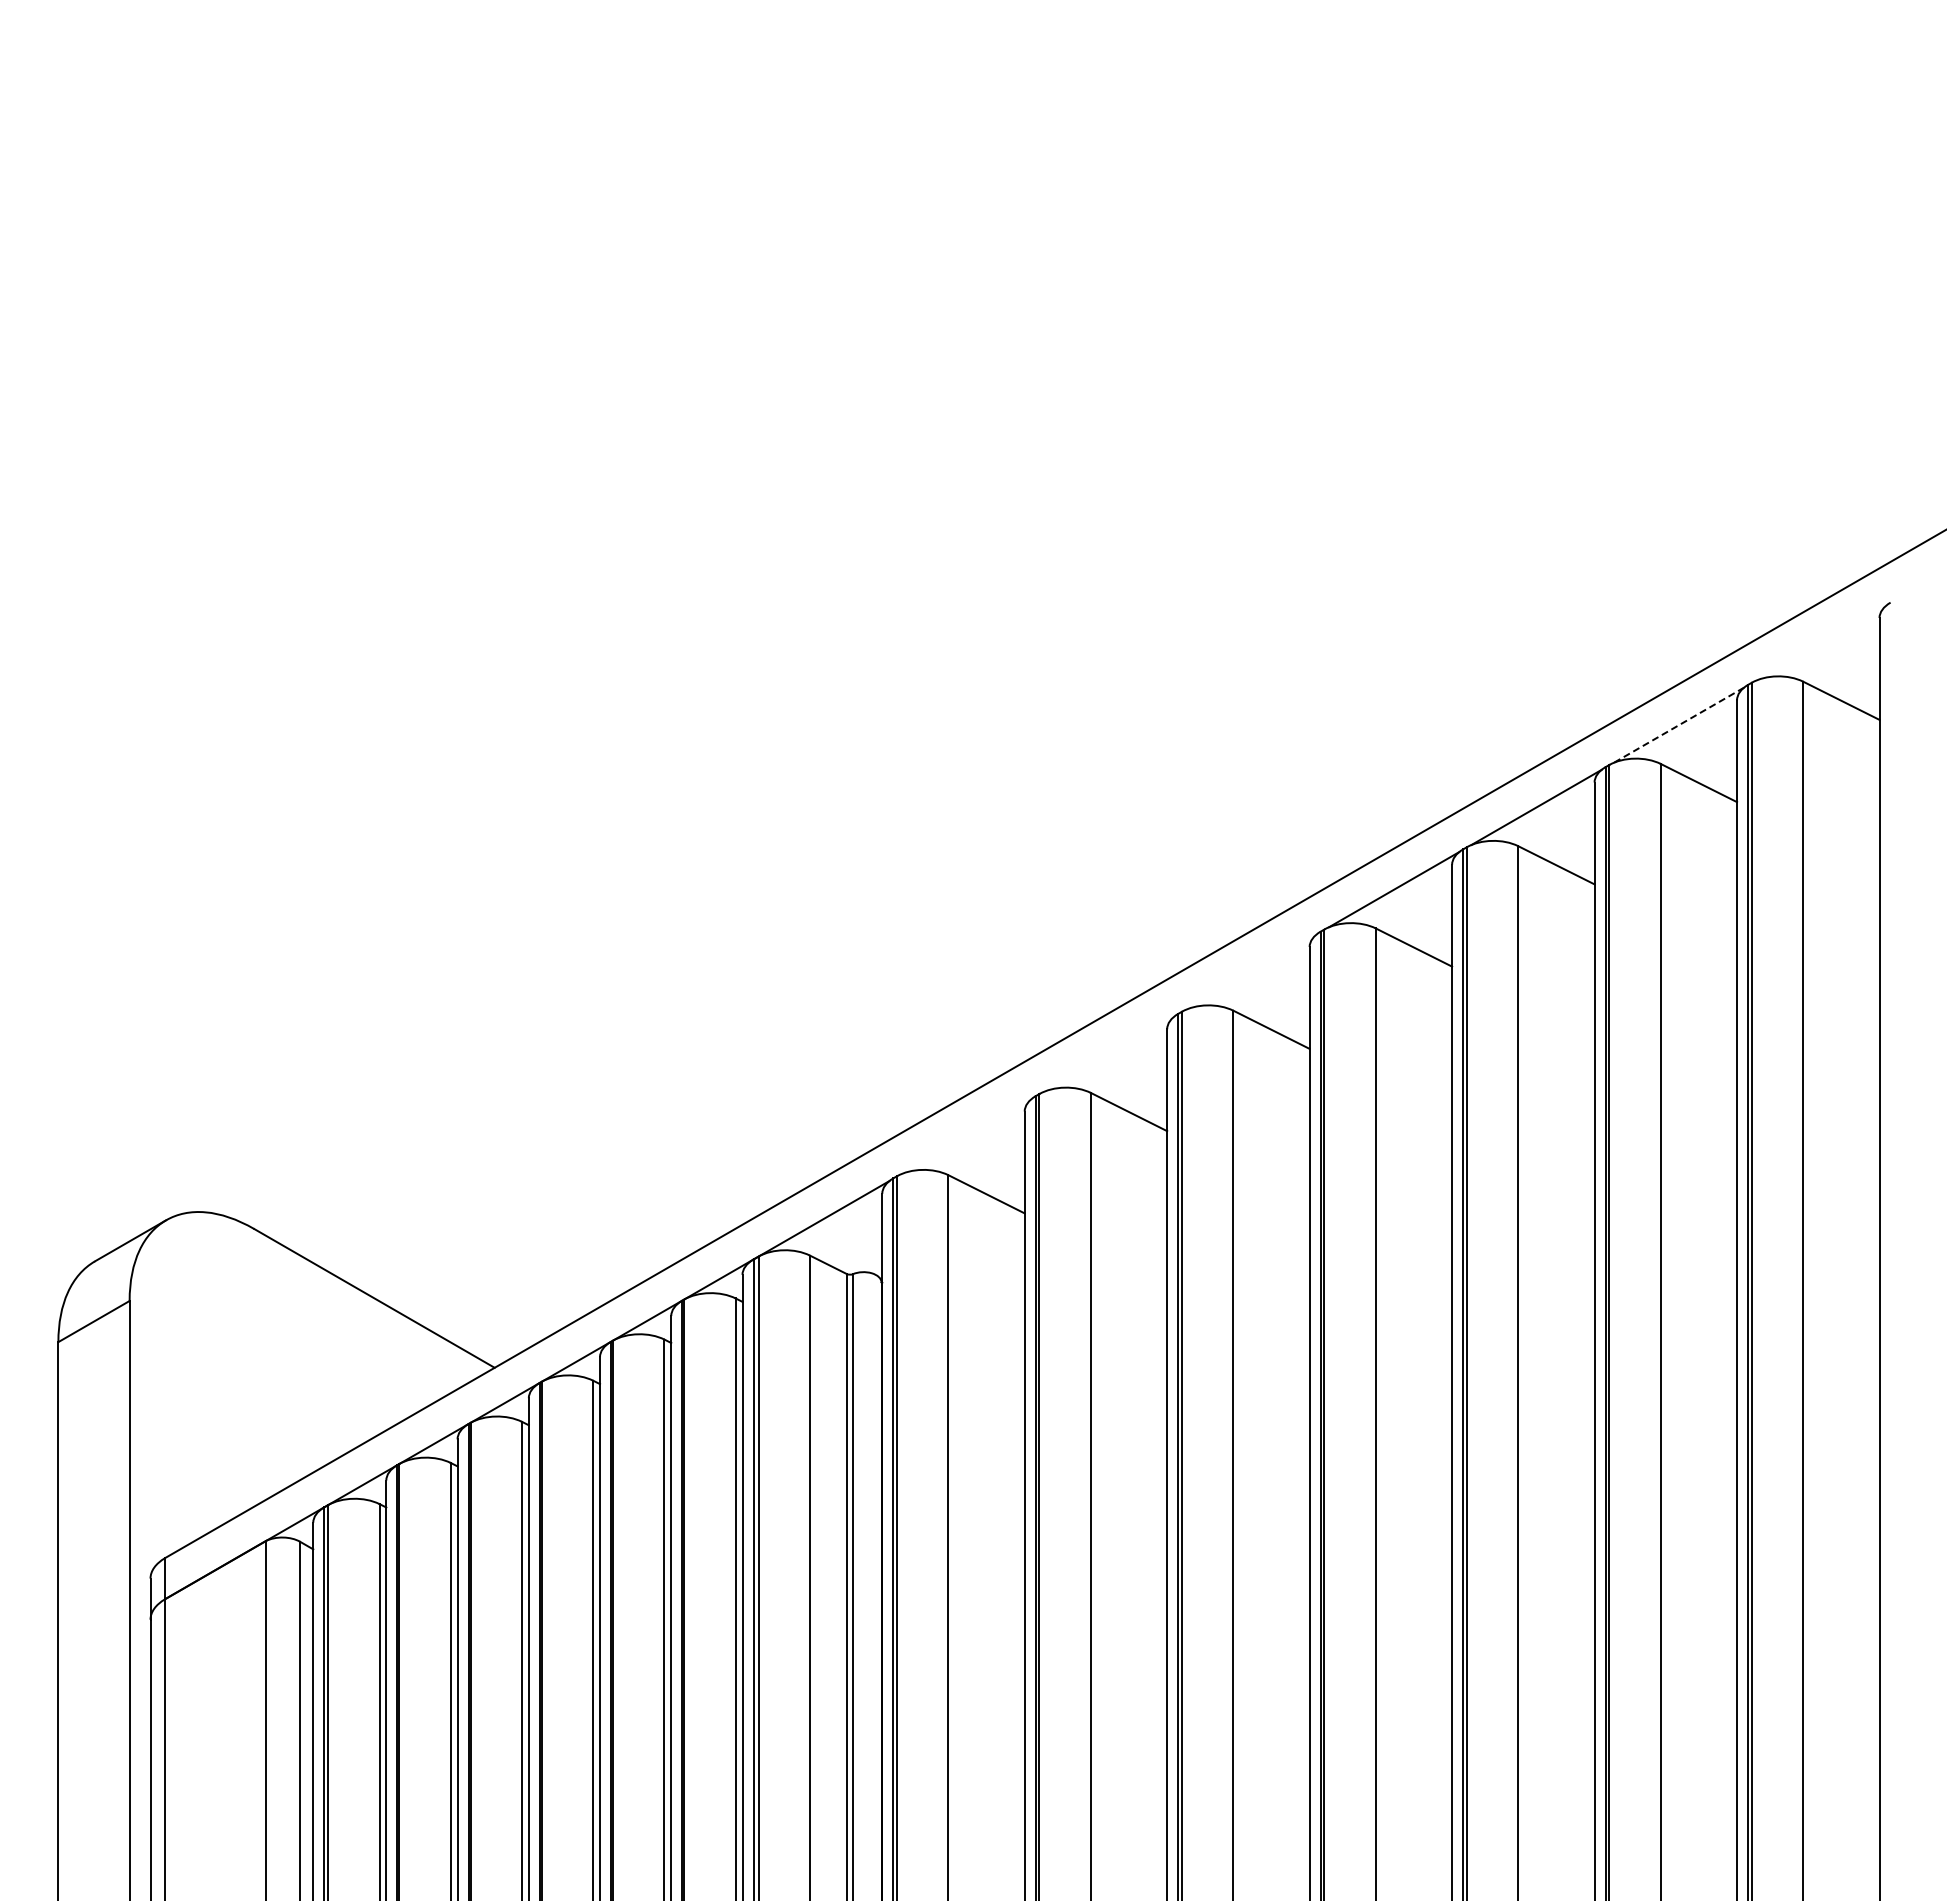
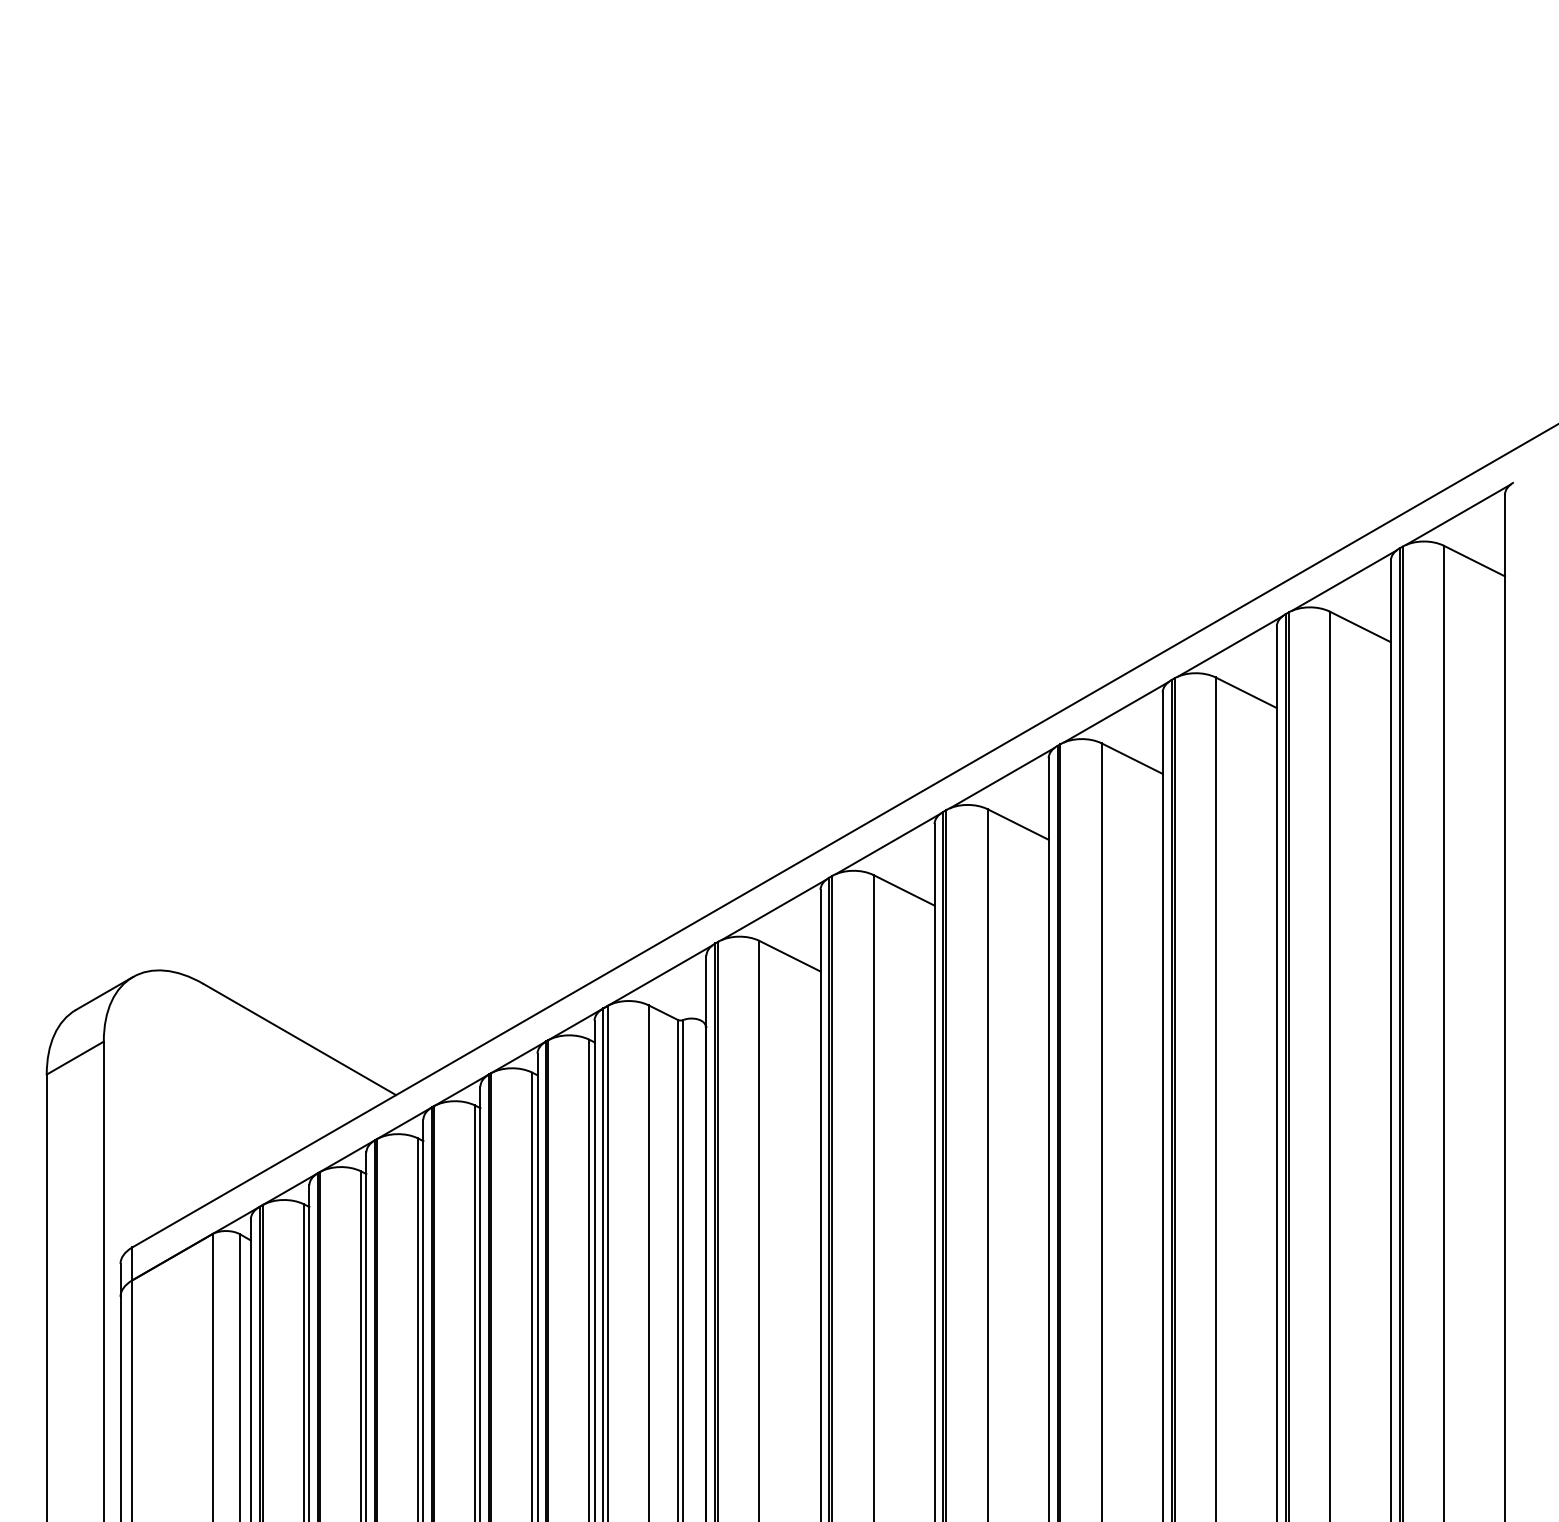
line: (1821, 642) -> (1458, 514), added
line: (1678, 725) -> (1343, 580), dashed -> solid
line: (1251, 971) -> (1002, 777), added
line: (1109, 1053) -> (888, 843), added
line: (966, 1135) -> (773, 909), added

